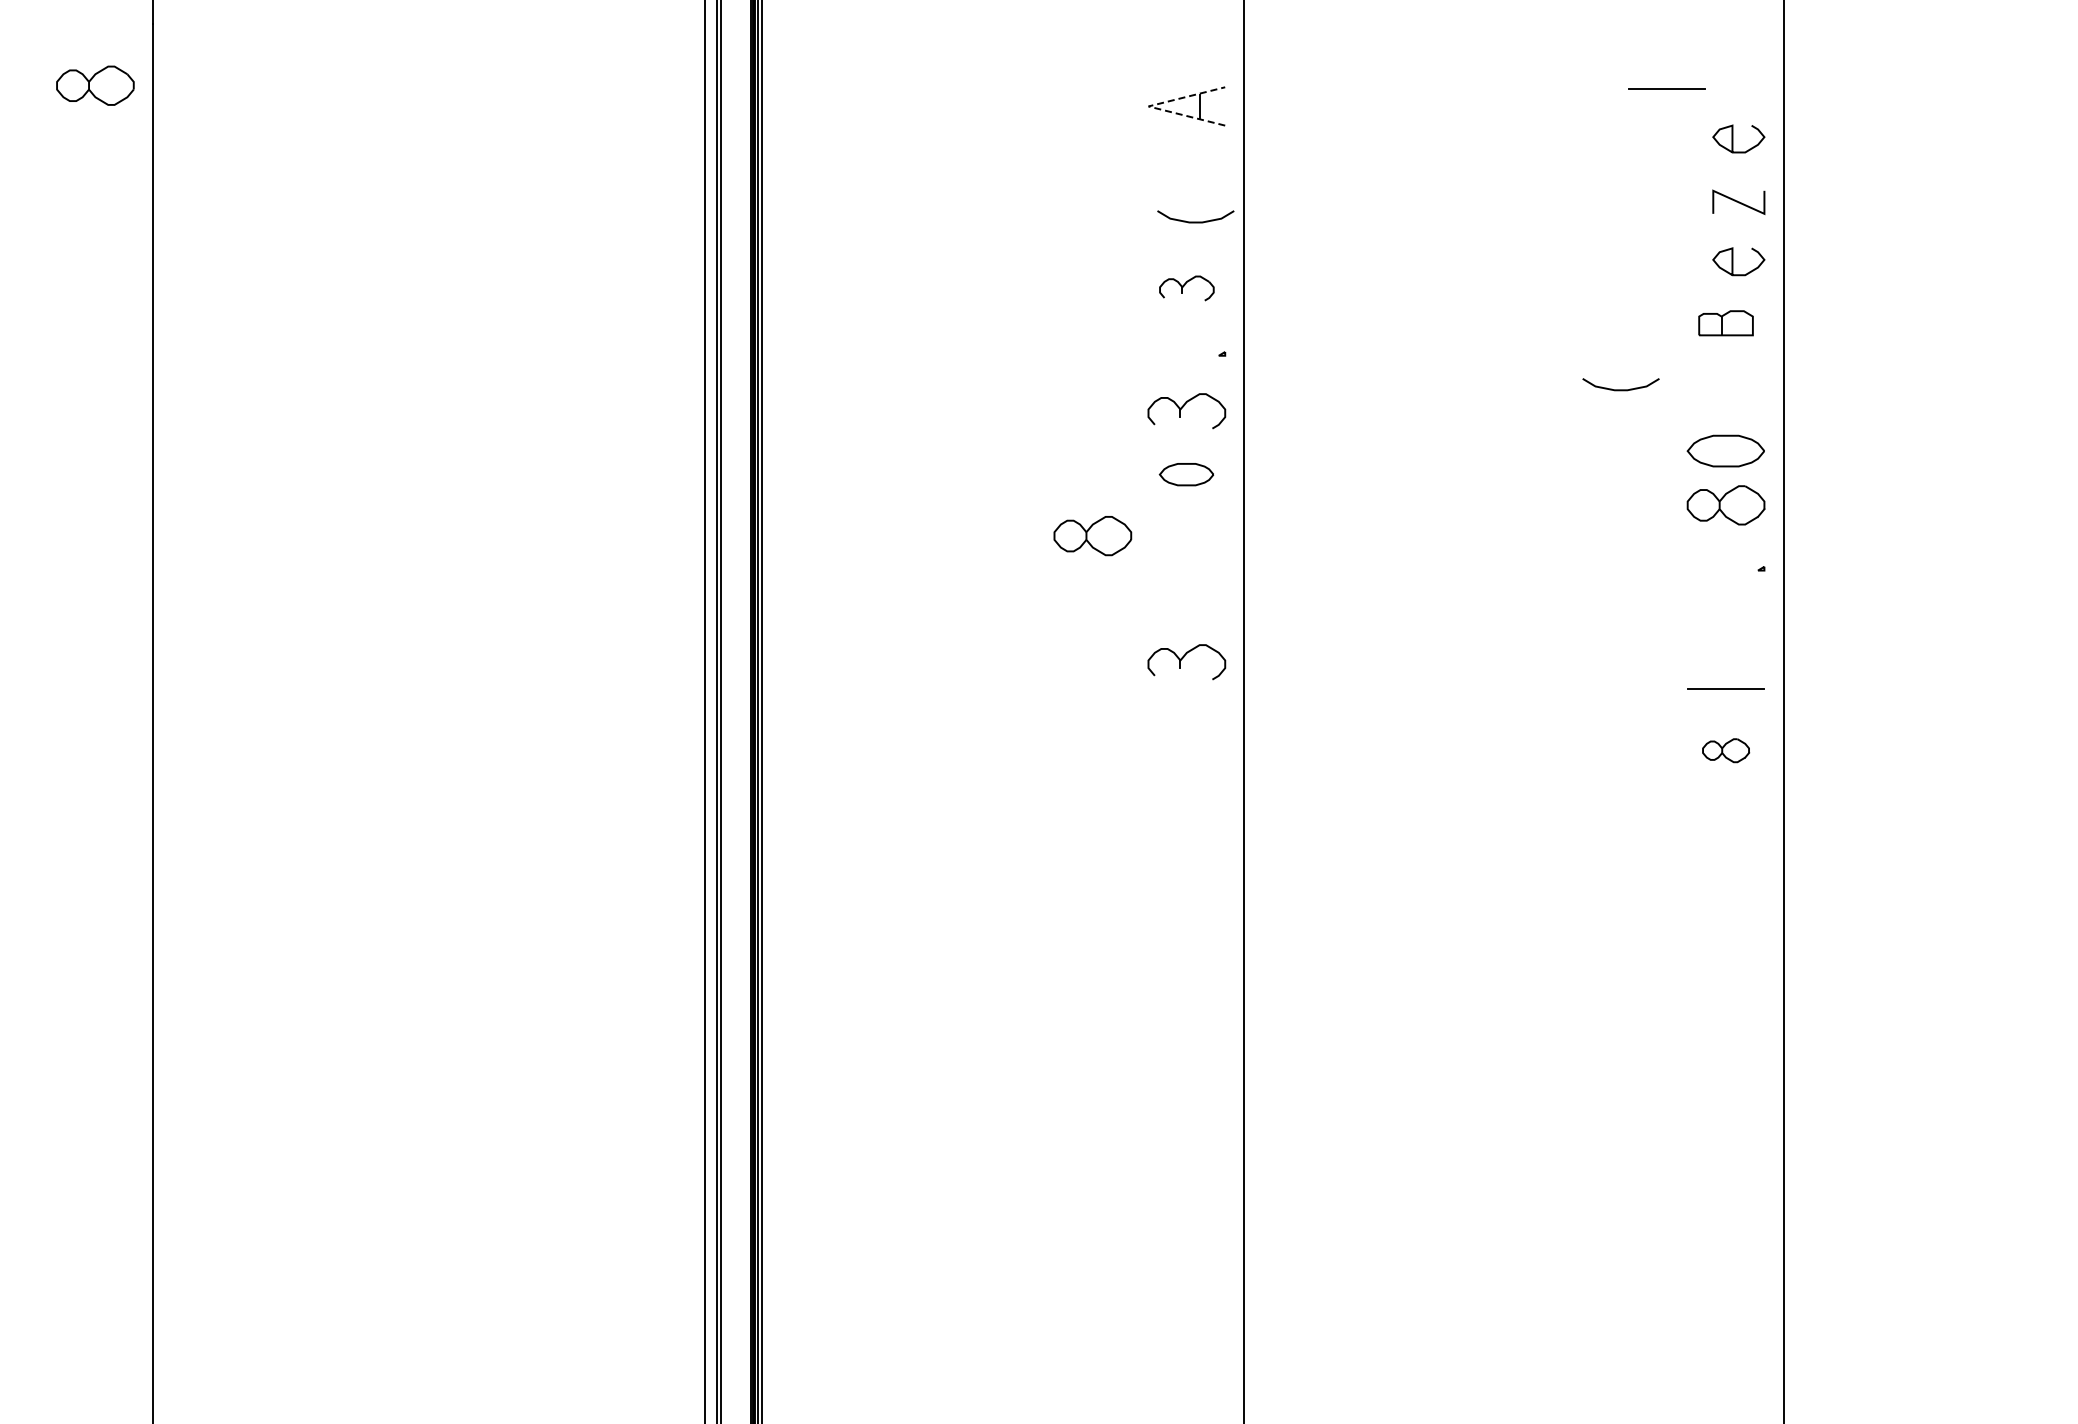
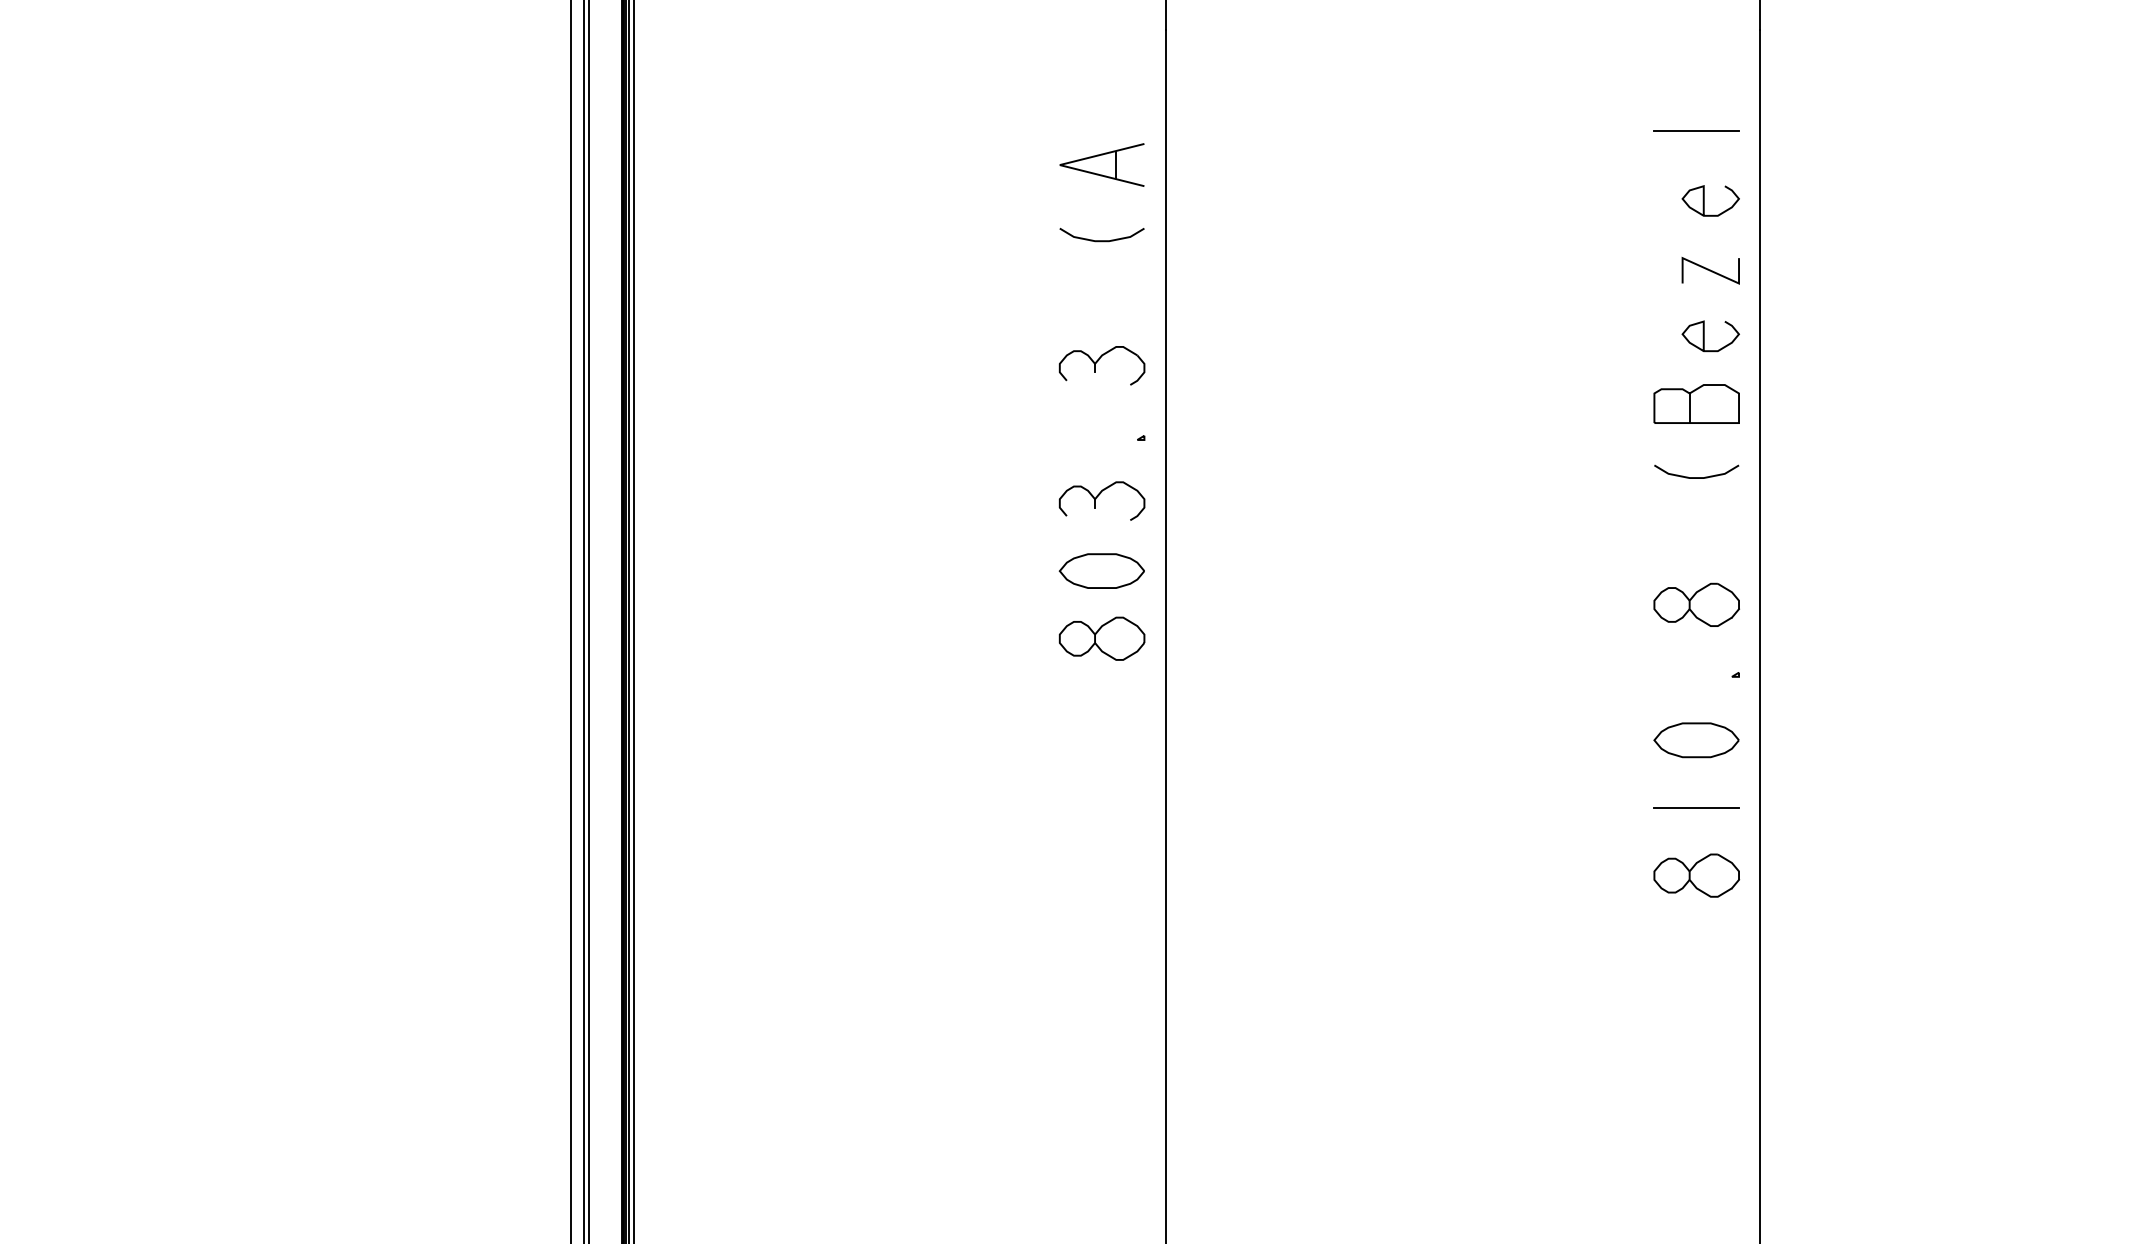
line: (1666, 88) -> (1696, 130), moved
line: (1148, 106) -> (1059, 165), dashed -> solid
curve: (1195, 221) -> (1101, 240), moved
part: (1186, 288) -> (1101, 365), size x1.43
part: (1725, 323) -> (1696, 404), size x1.43
curve: (1620, 389) -> (1696, 477), moved
part: (1725, 450) -> (1696, 739), moved
part: (1186, 474) -> (1101, 570), size x1.43
part: (1092, 536) -> (1101, 639), moved
part: (1186, 662) -> (1101, 778), removed
part: (1725, 750) -> (1696, 875), size x1.67

